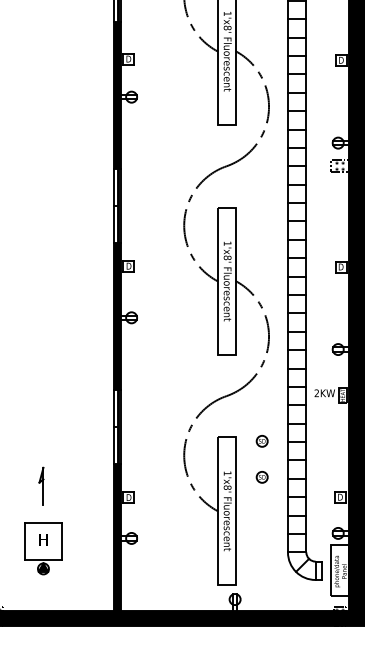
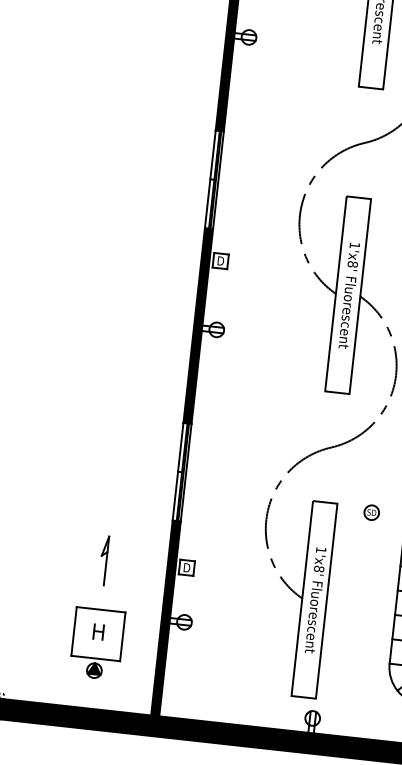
part: (261, 477) -> (365, 560), removed
part: (43, 520) -> (101, 606), moved

